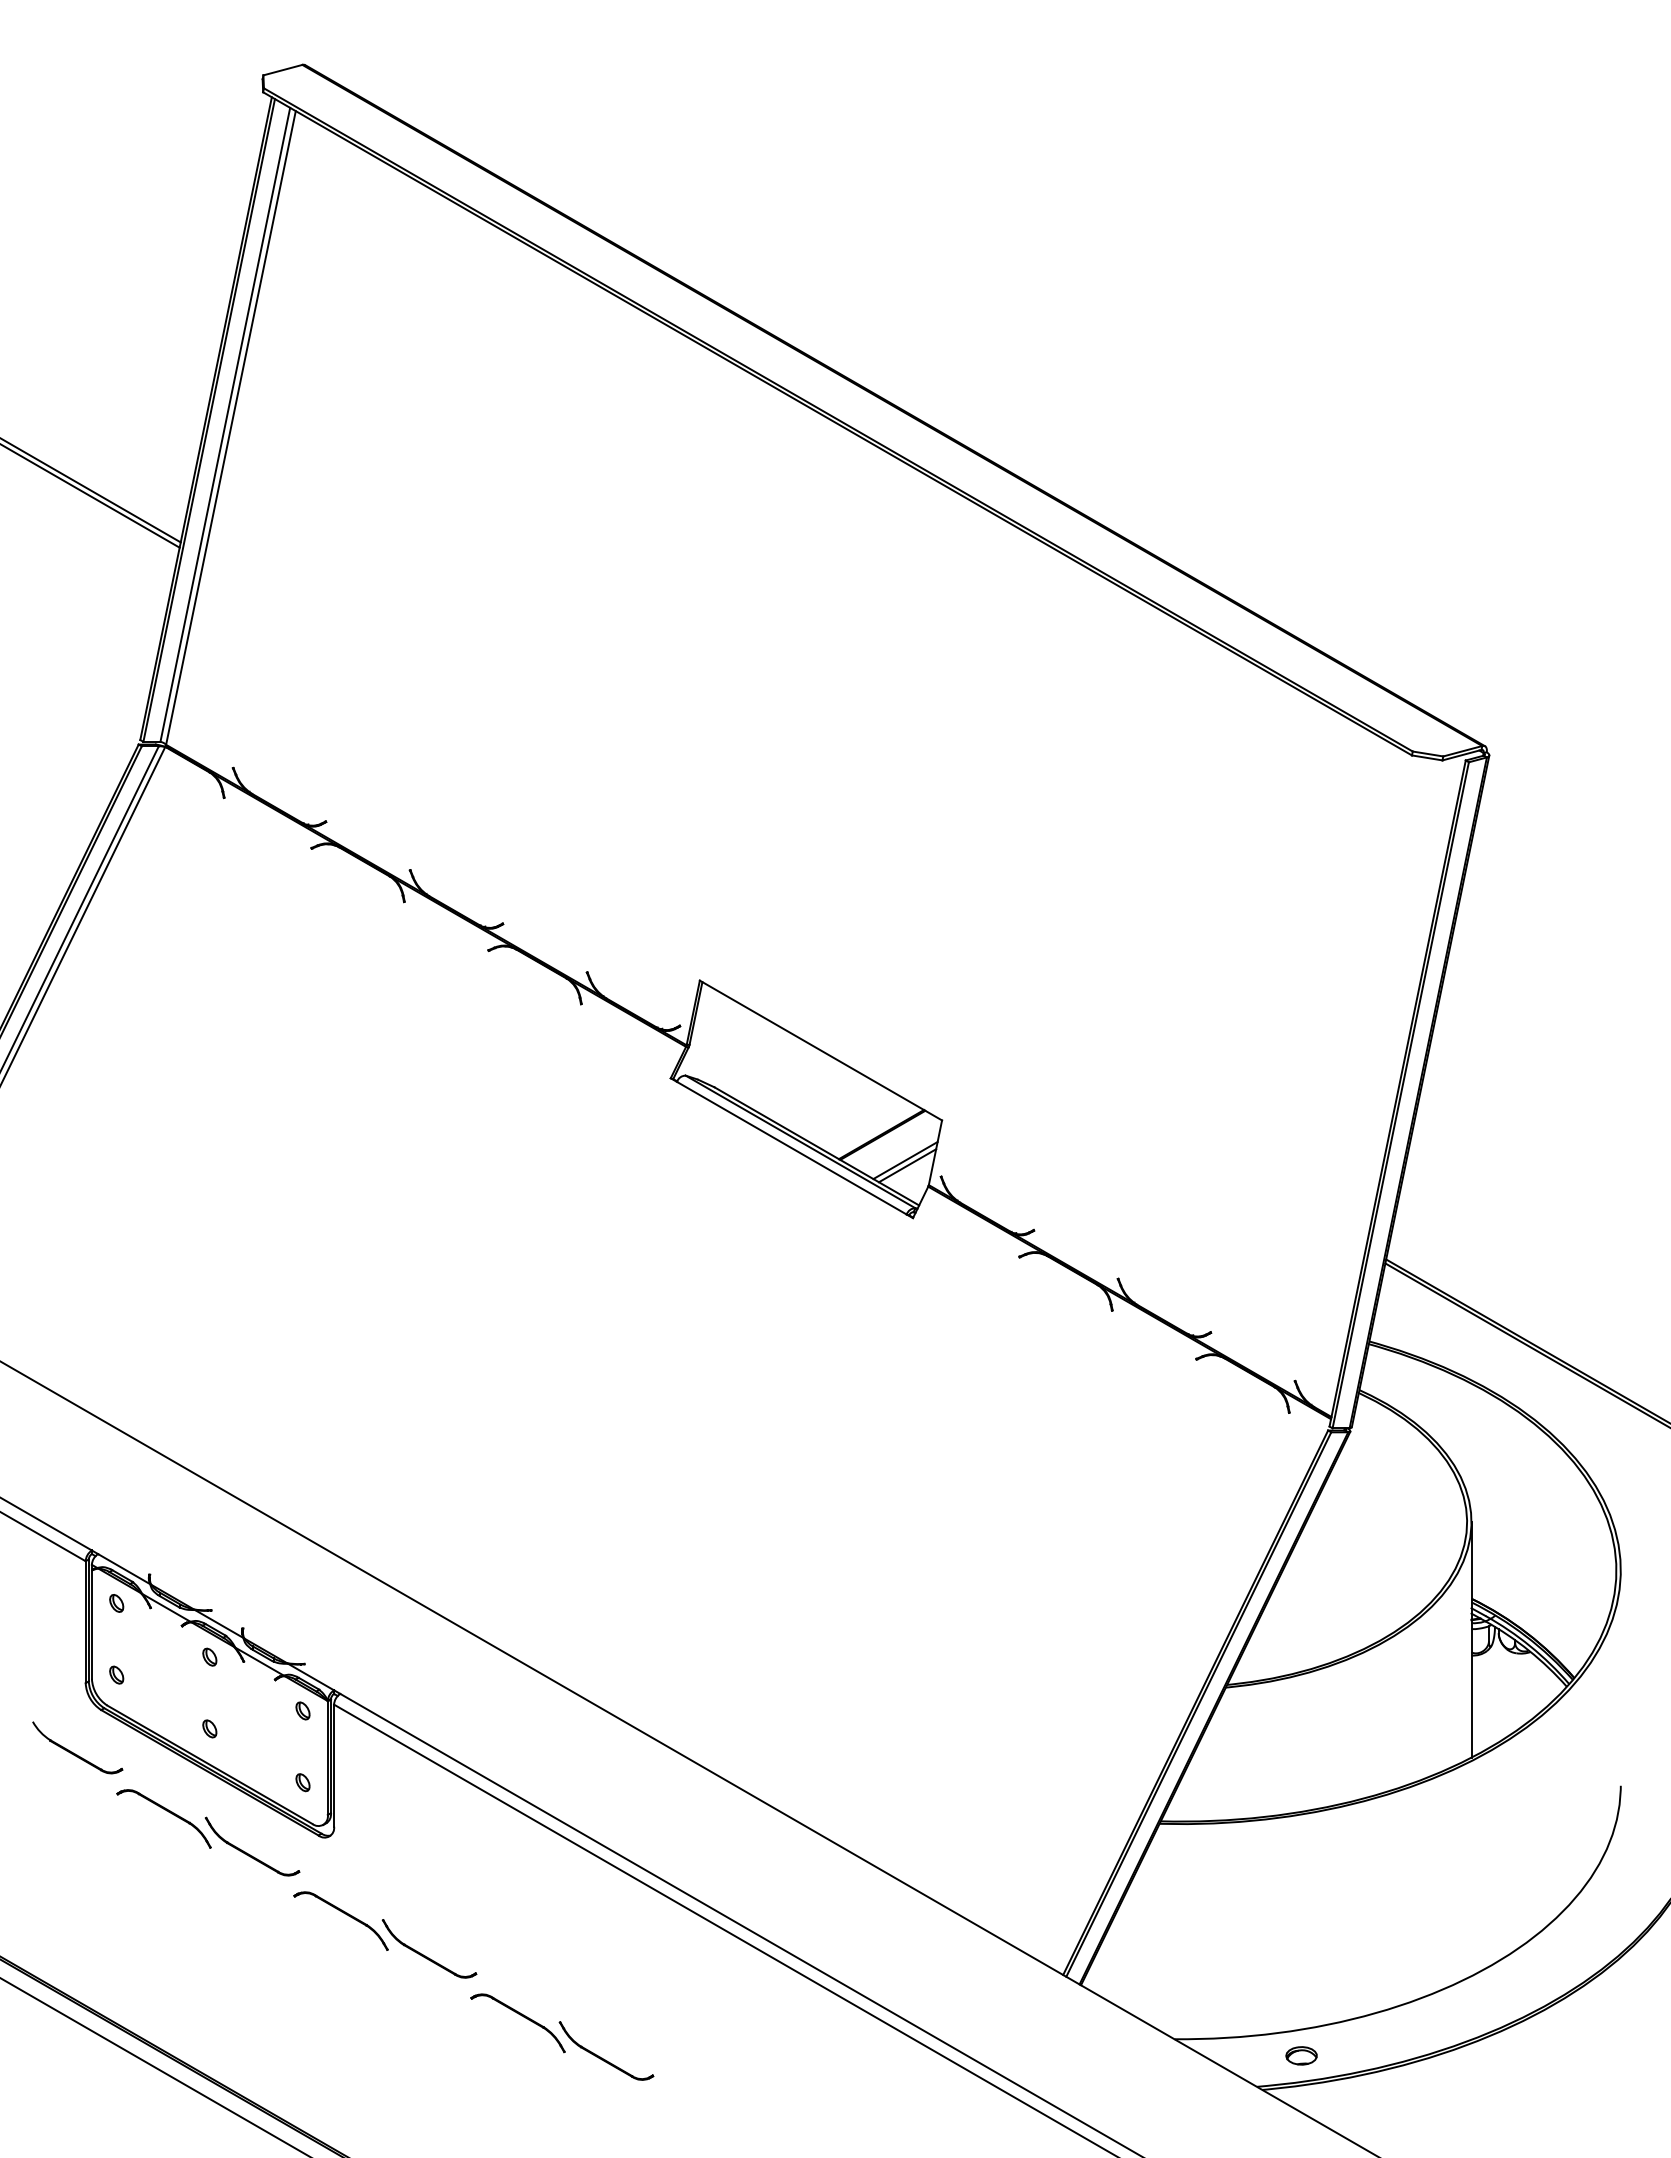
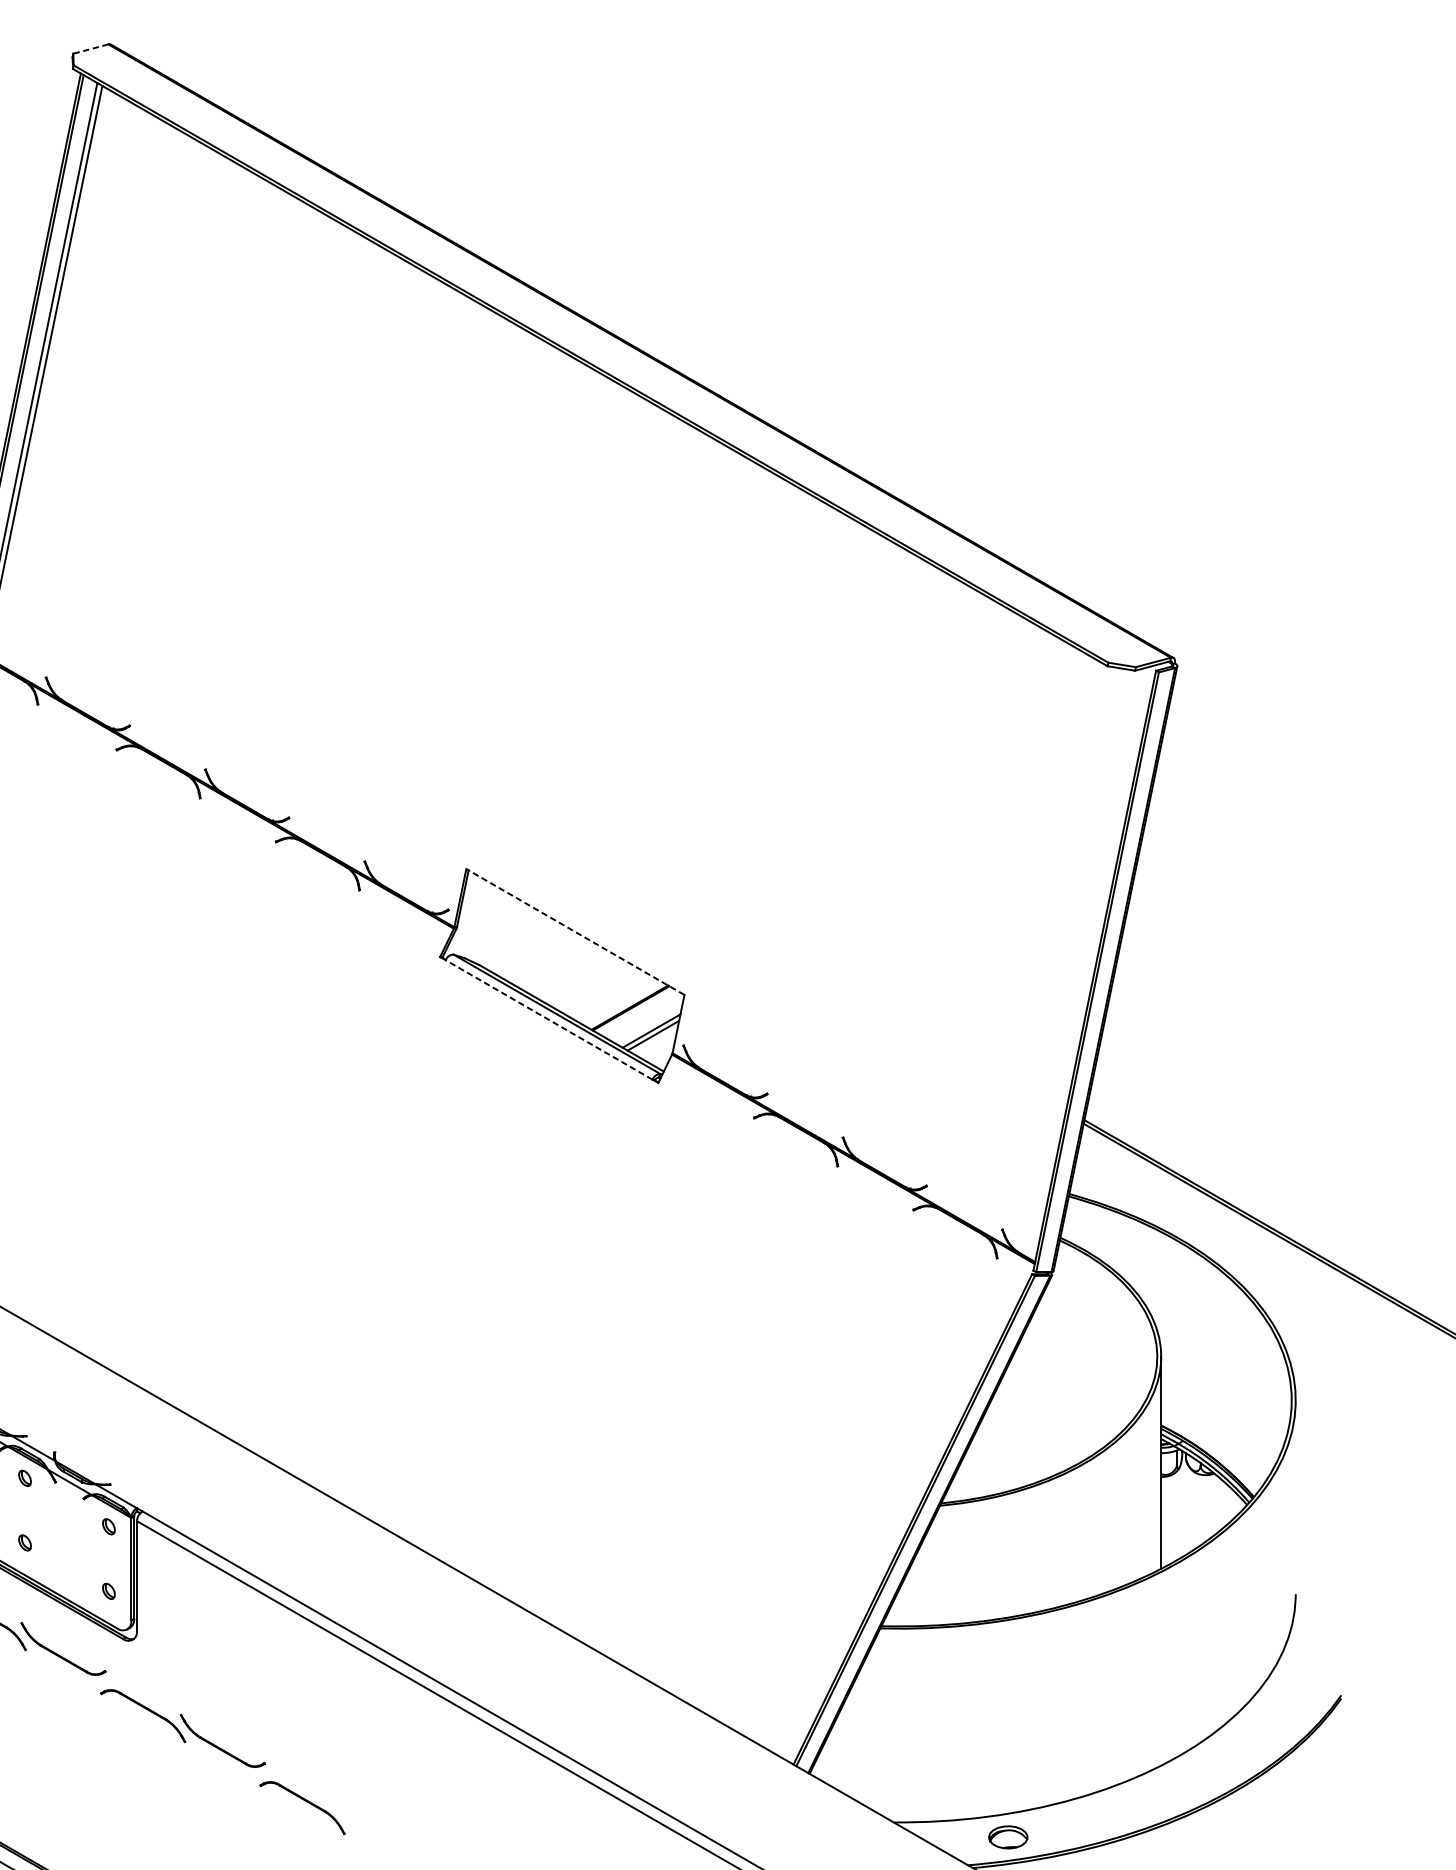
line: (282, 70) -> (90, 49), solid -> dashed
line: (820, 1050) -> (574, 931), solid -> dashed
line: (791, 1148) -> (548, 1020), solid -> dashed
part: (1301, 2055) -> (1008, 1837), size x1.4
part: (602, 2057) -> (378, 1838), removed

